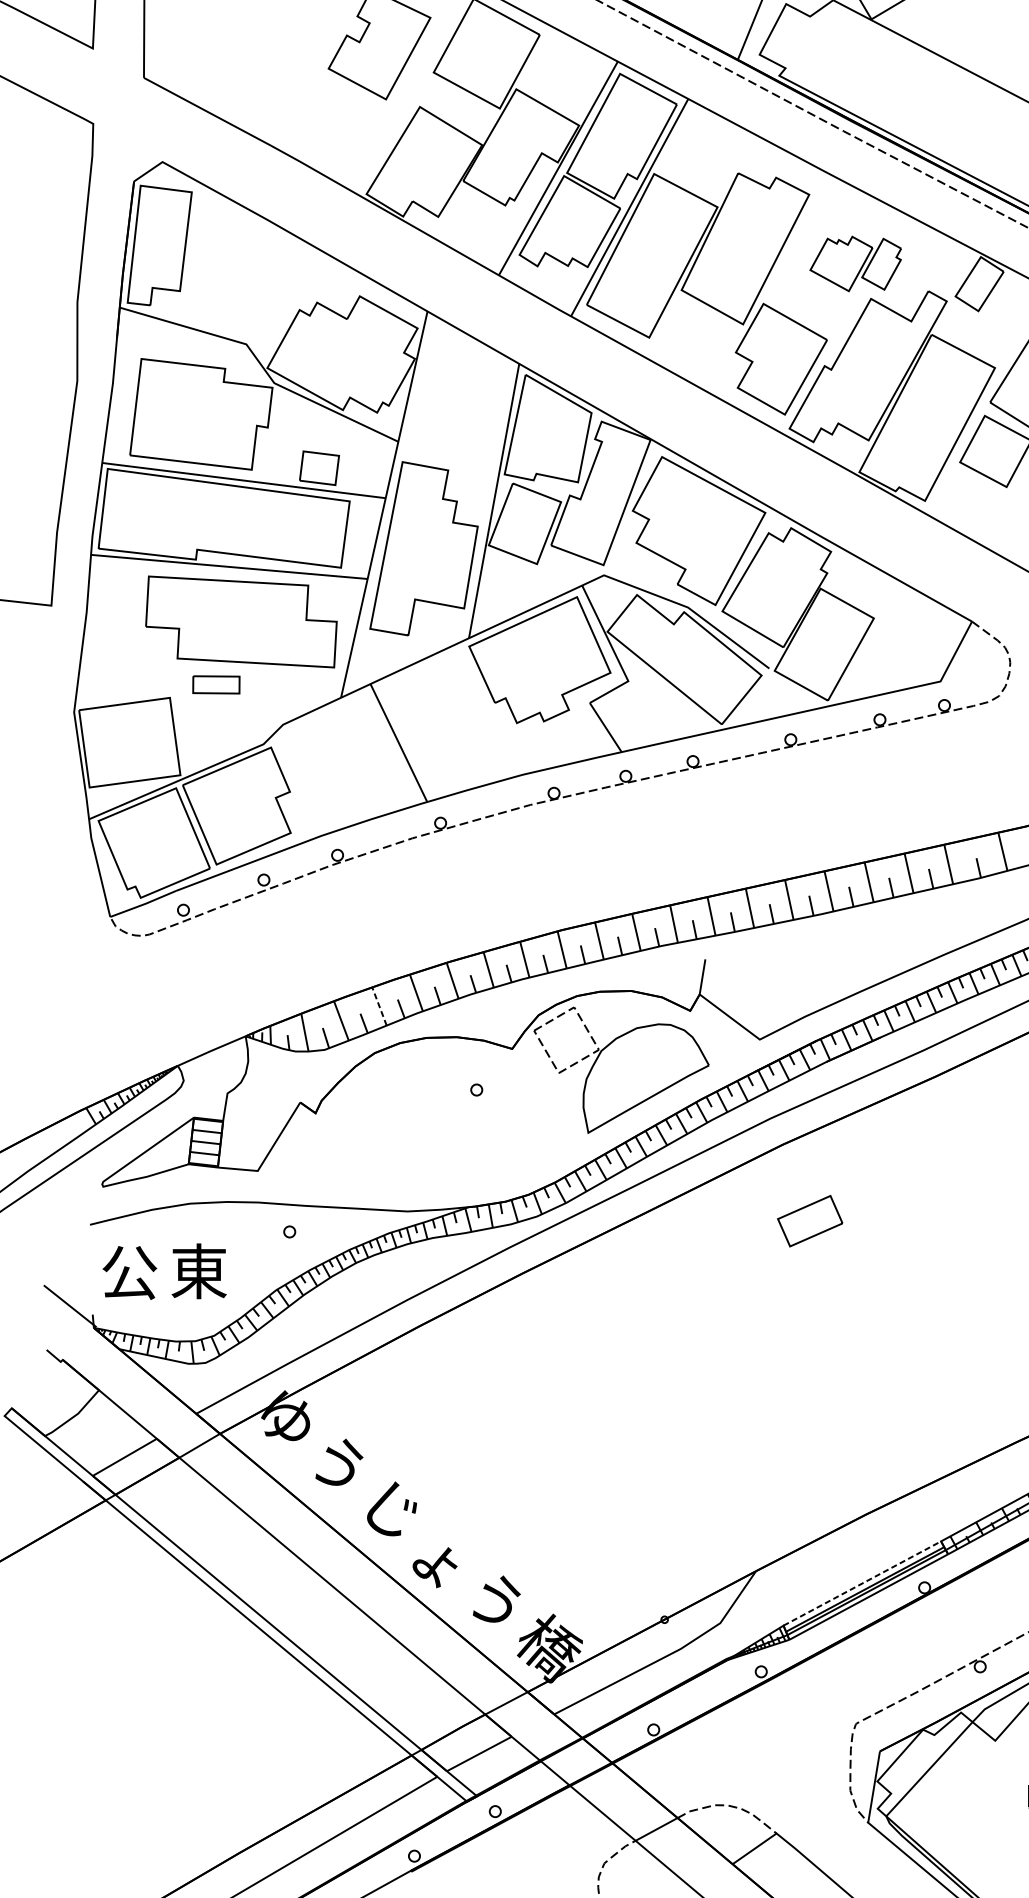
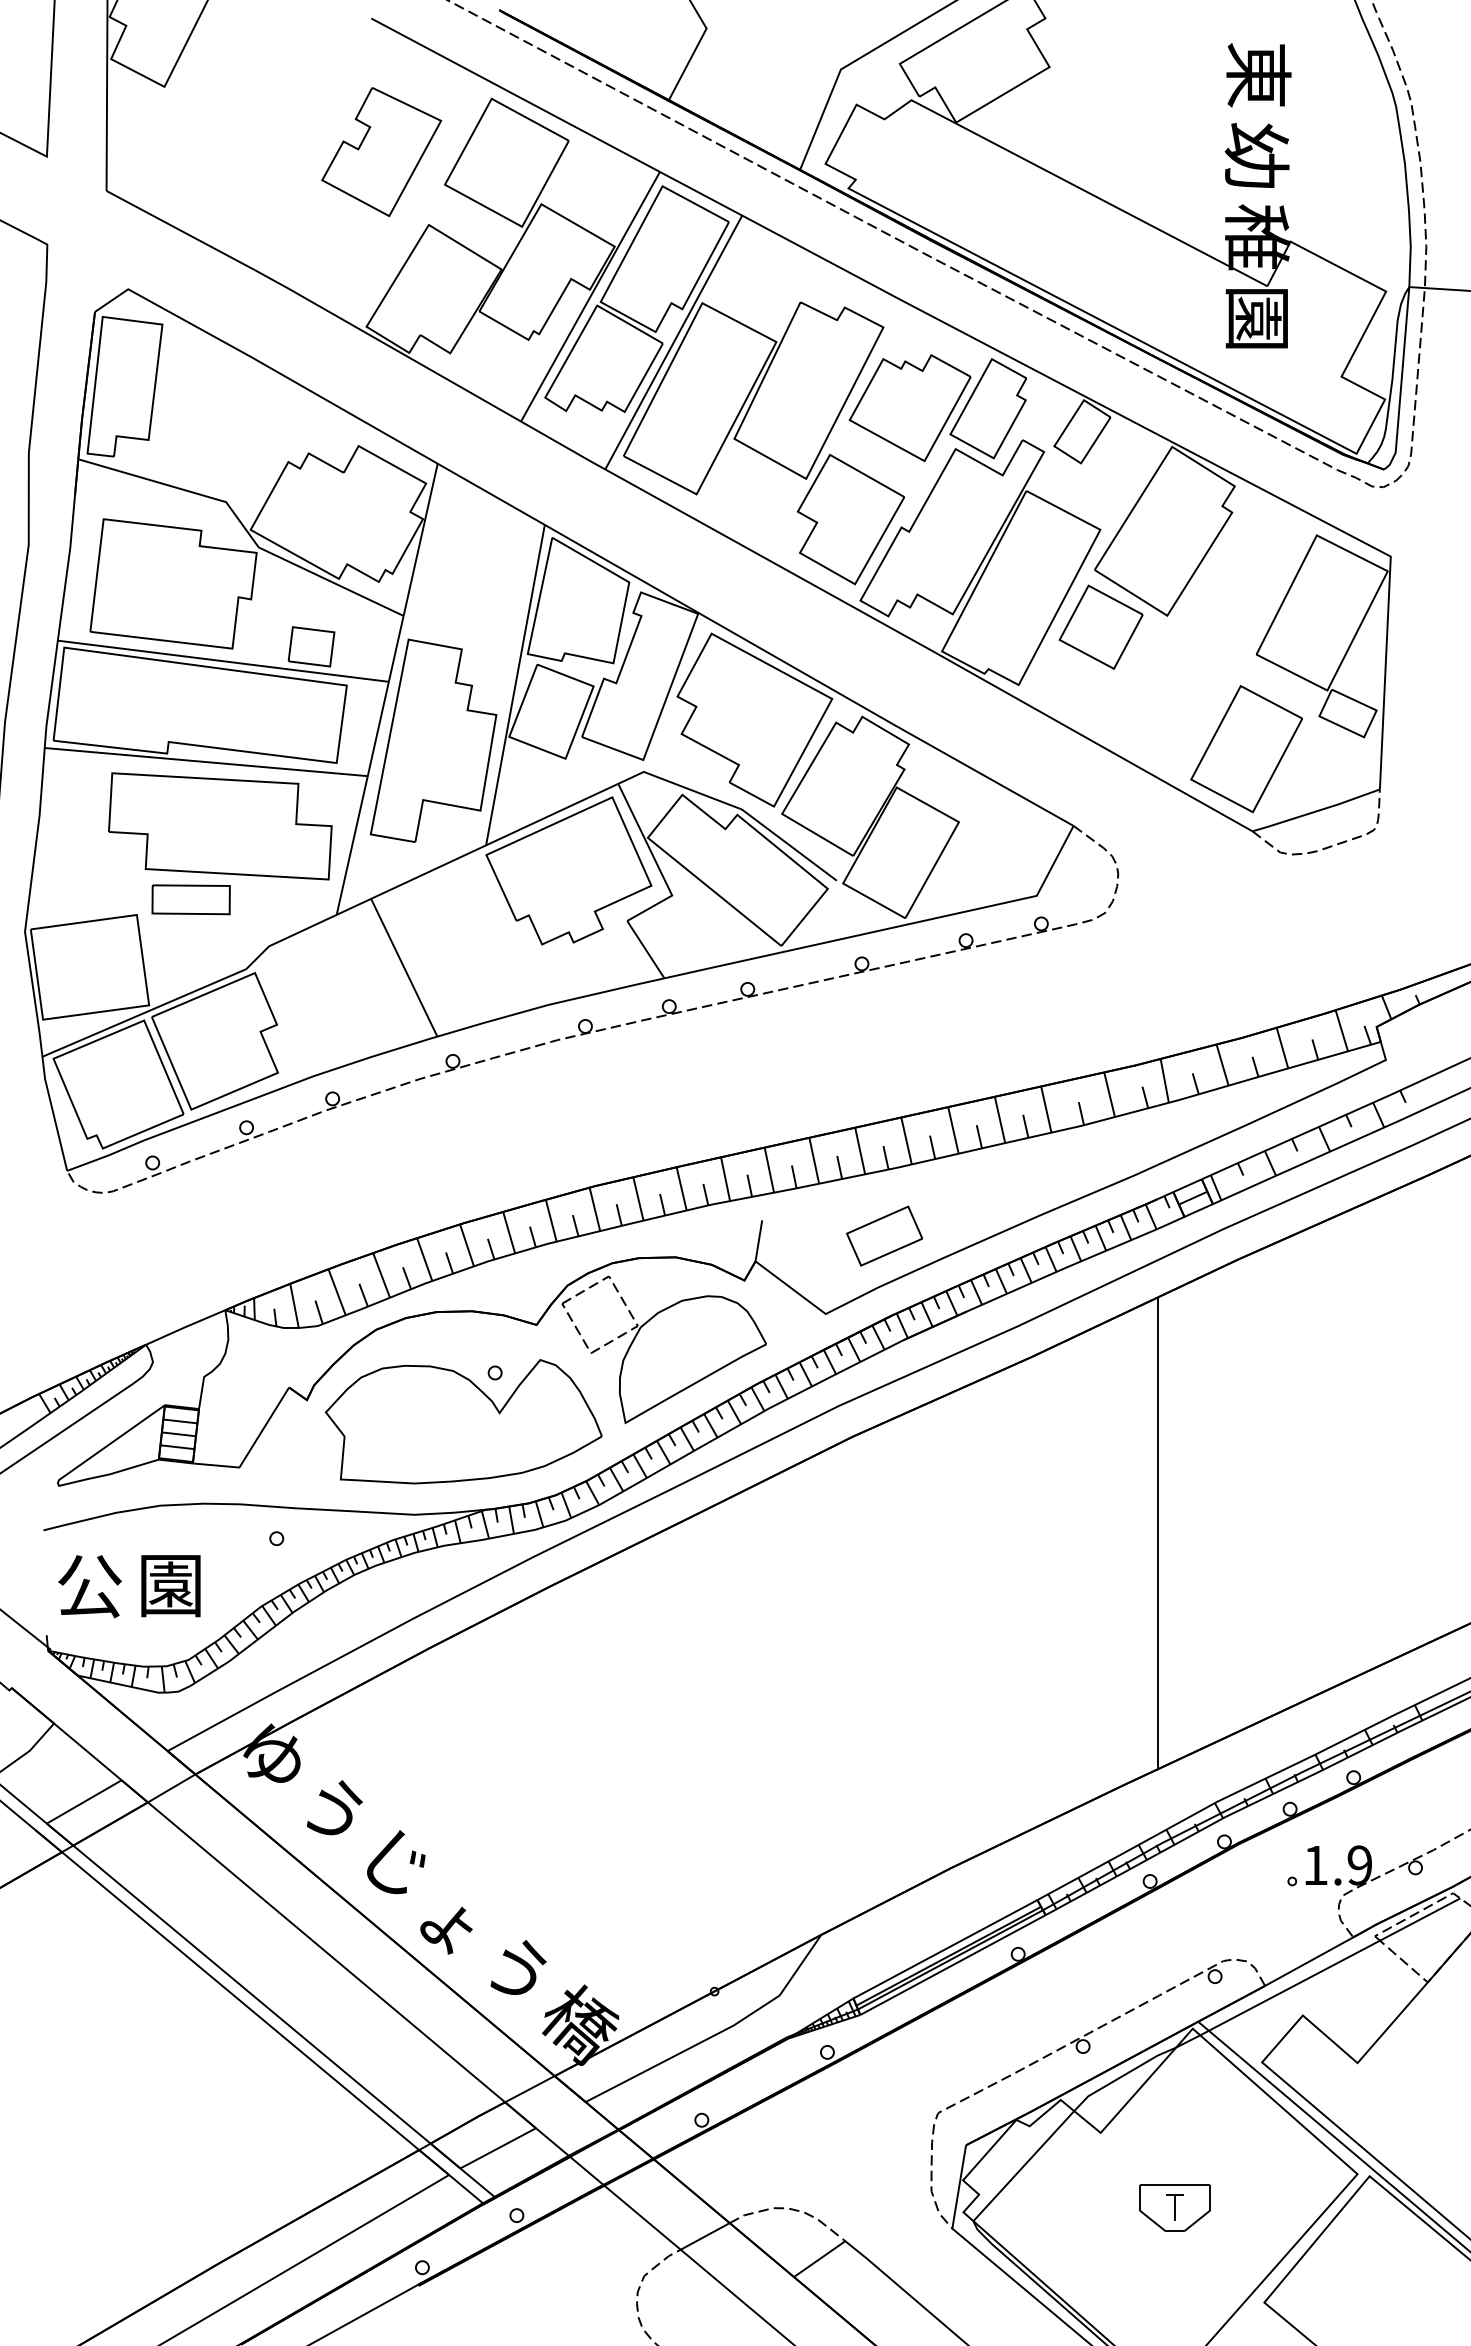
part: (855, 264) -> (937, 408), size x1.67
part: (215, 684) -> (190, 899), size x1.43
line: (379, 1006) -> (381, 1275), dashed -> solid
part: (449, 1131) -> (463, 1421), added
part: (810, 1220) -> (884, 1235), moved
text: (198, 1271) -> (170, 1584), 東 -> 園
line: (862, 1583) -> (945, 1949), dashed -> solid

